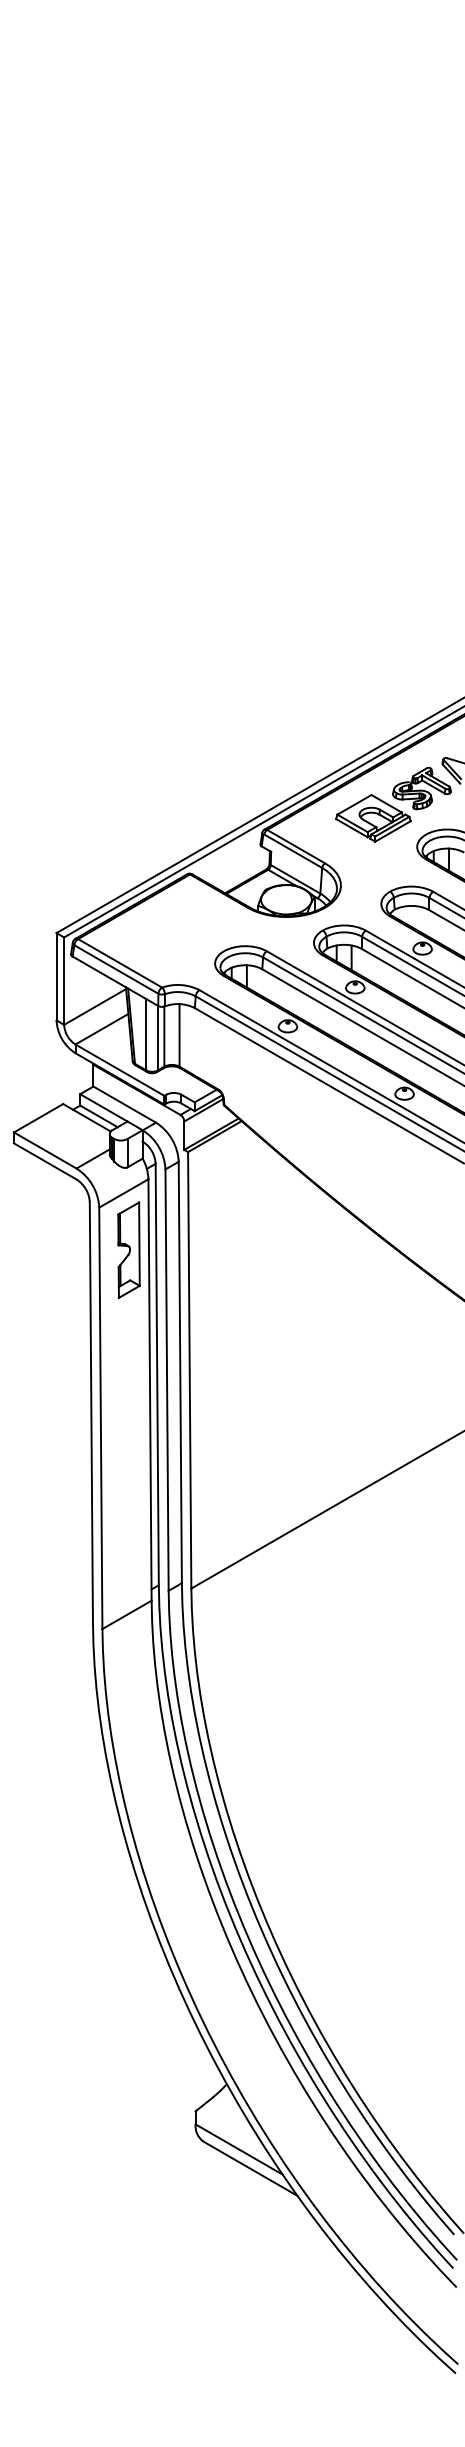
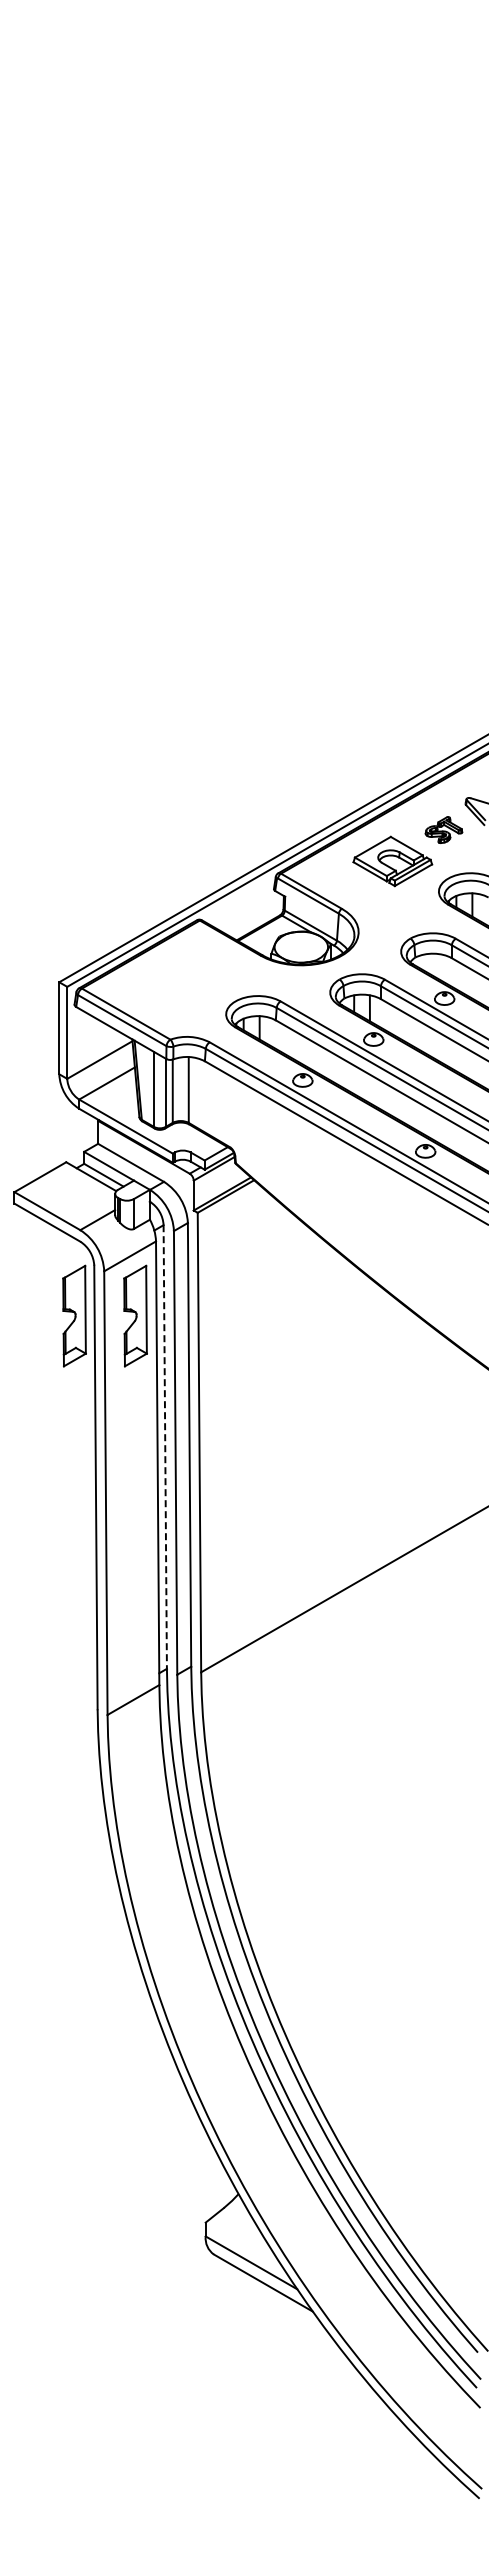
part: (421, 787) -> (443, 829), size x0.6
part: (71, 1249) -> (74, 1315), added
line: (157, 1375) -> (165, 1447), solid -> dashed

